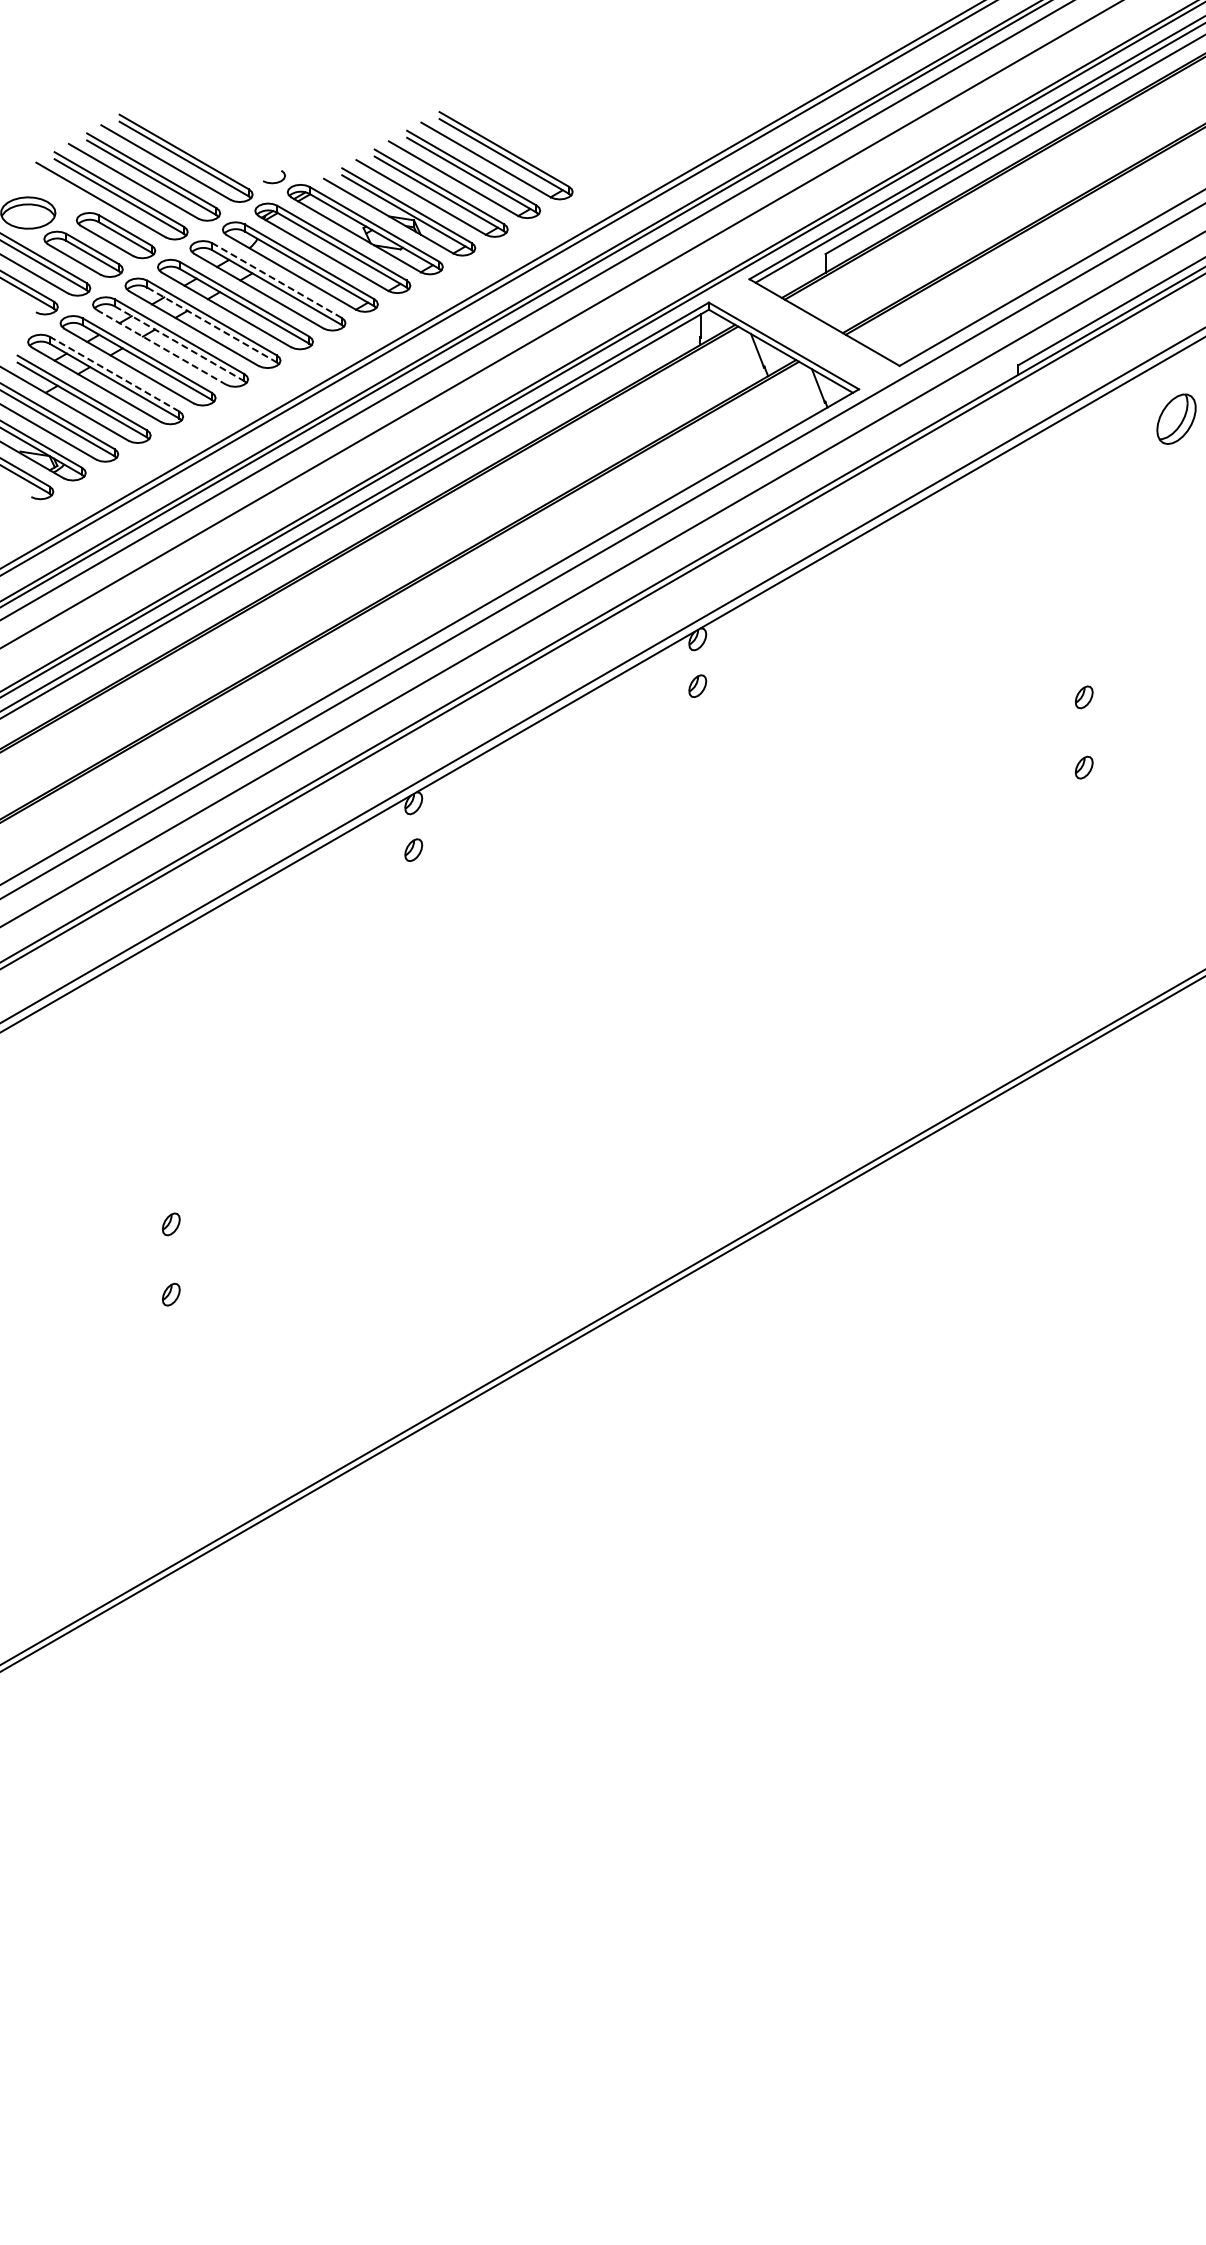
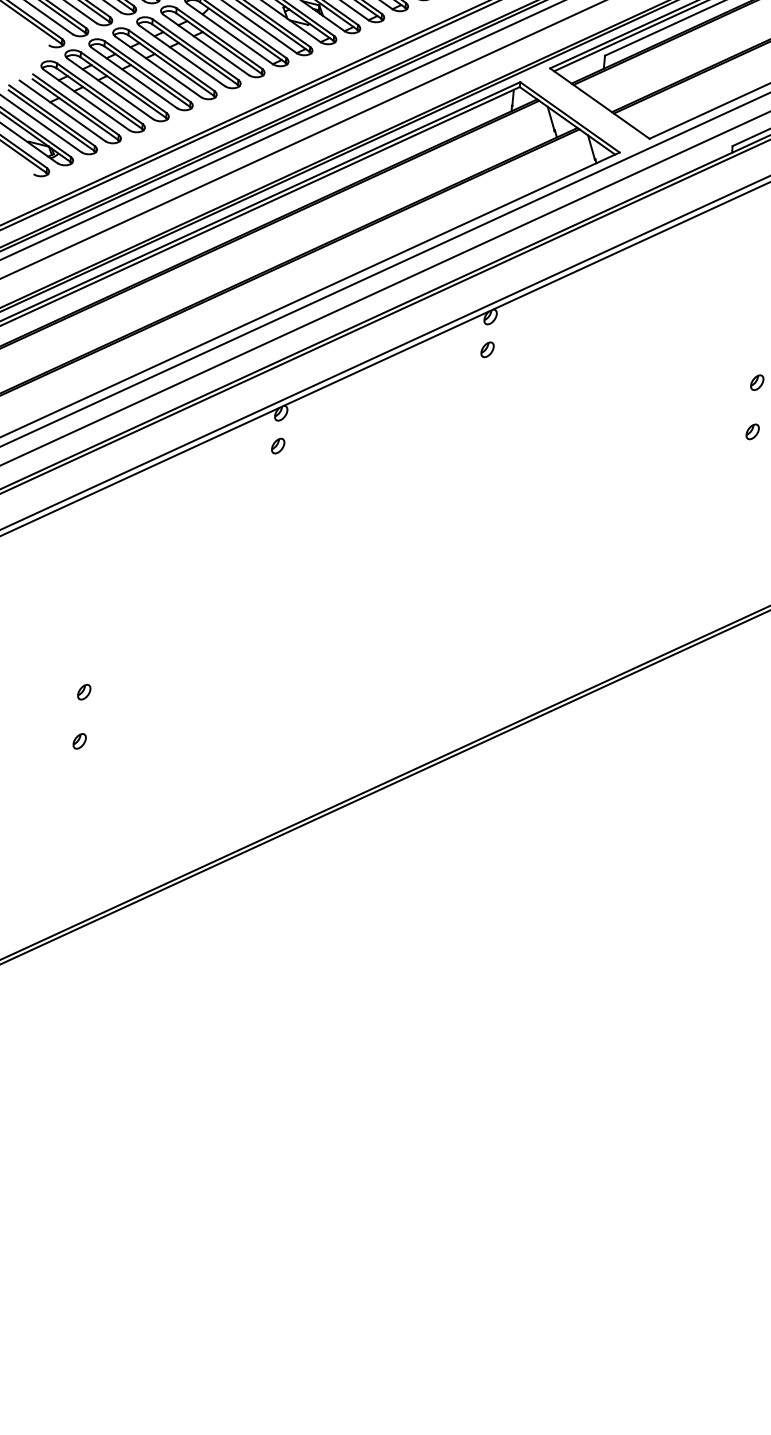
line: (277, 280) -> (219, 38), dashed -> solid
line: (212, 325) -> (171, 65), dashed -> solid
line: (179, 343) -> (147, 76), dashed -> solid
line: (161, 347) -> (134, 78), dashed -> solid
line: (114, 374) -> (99, 93), dashed -> solid

